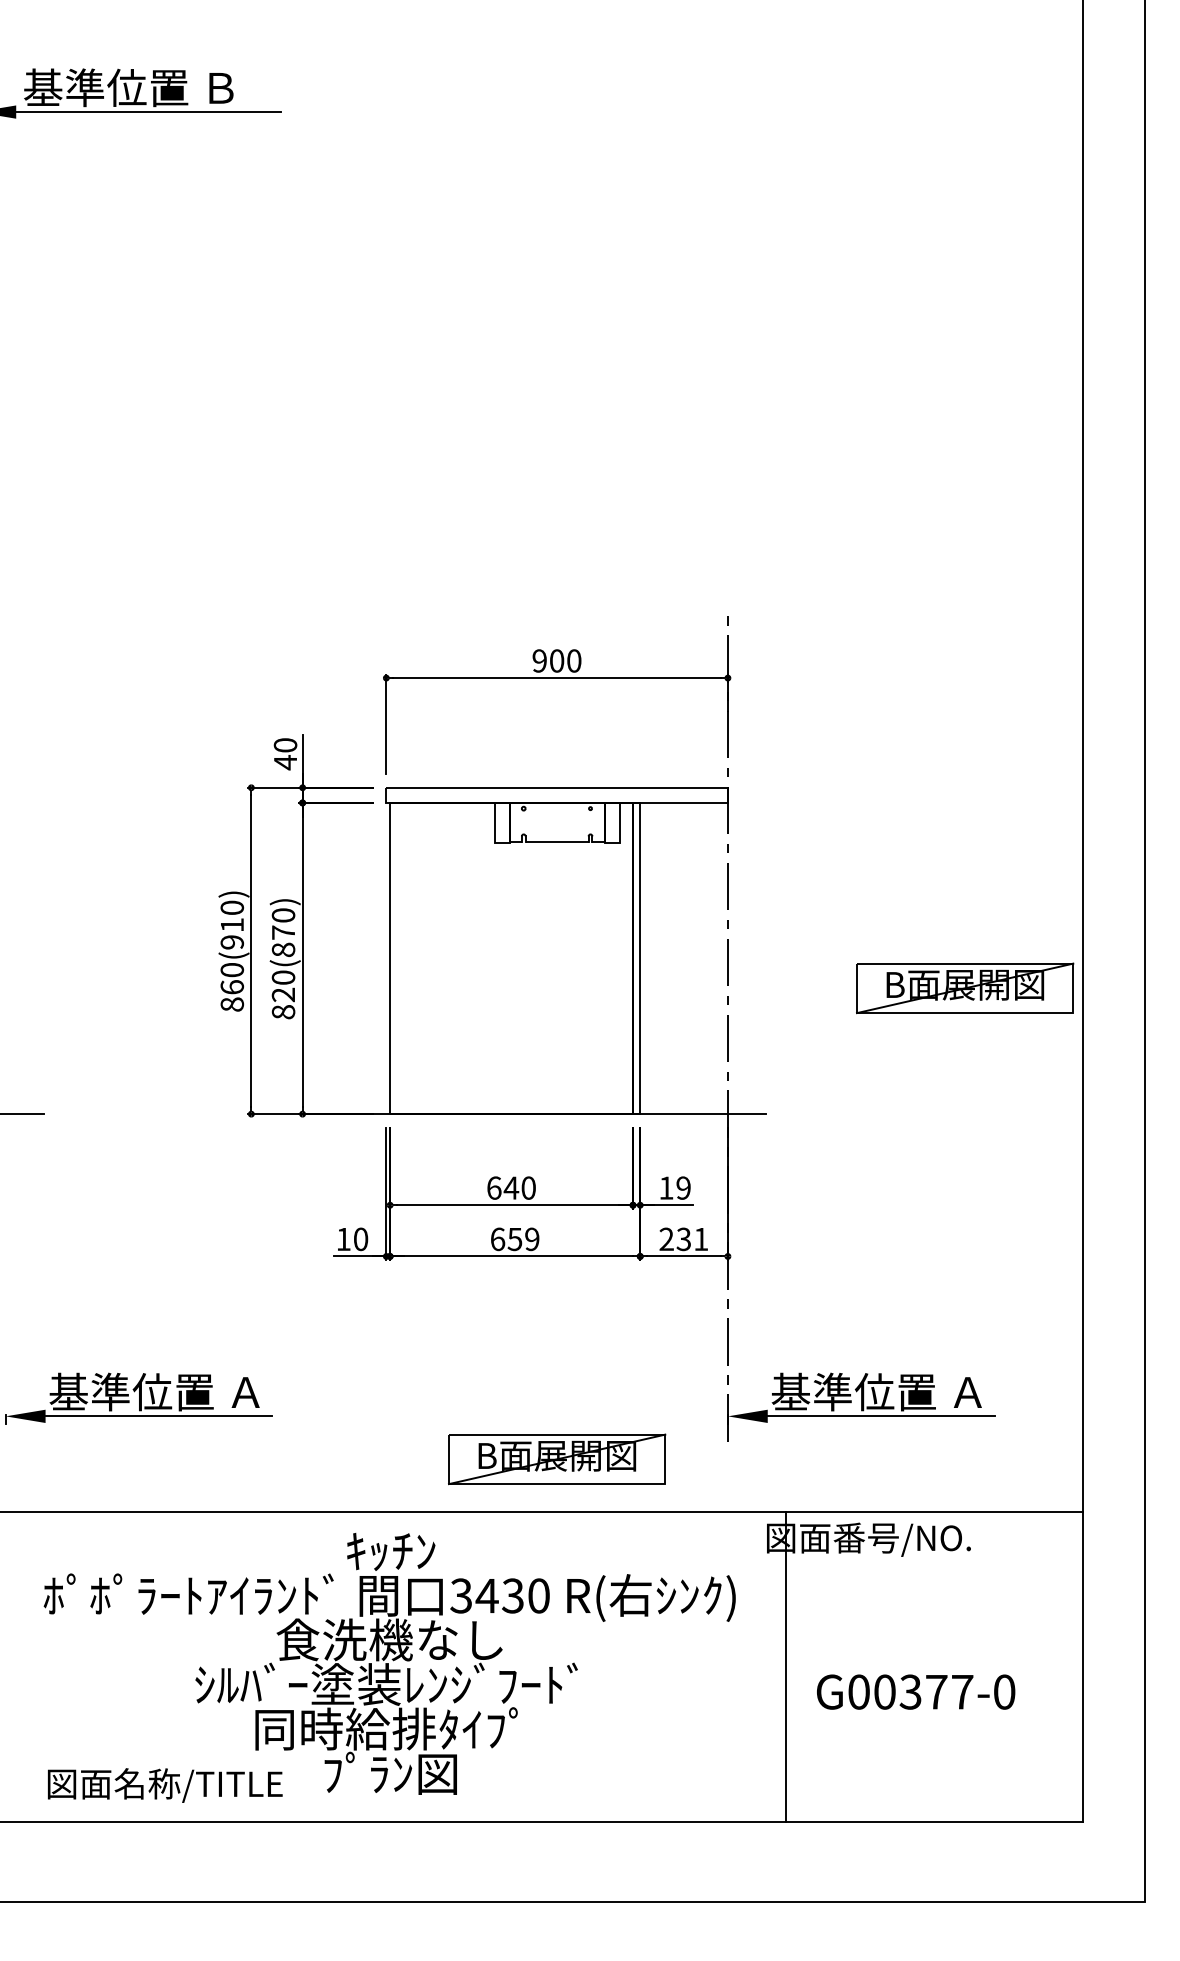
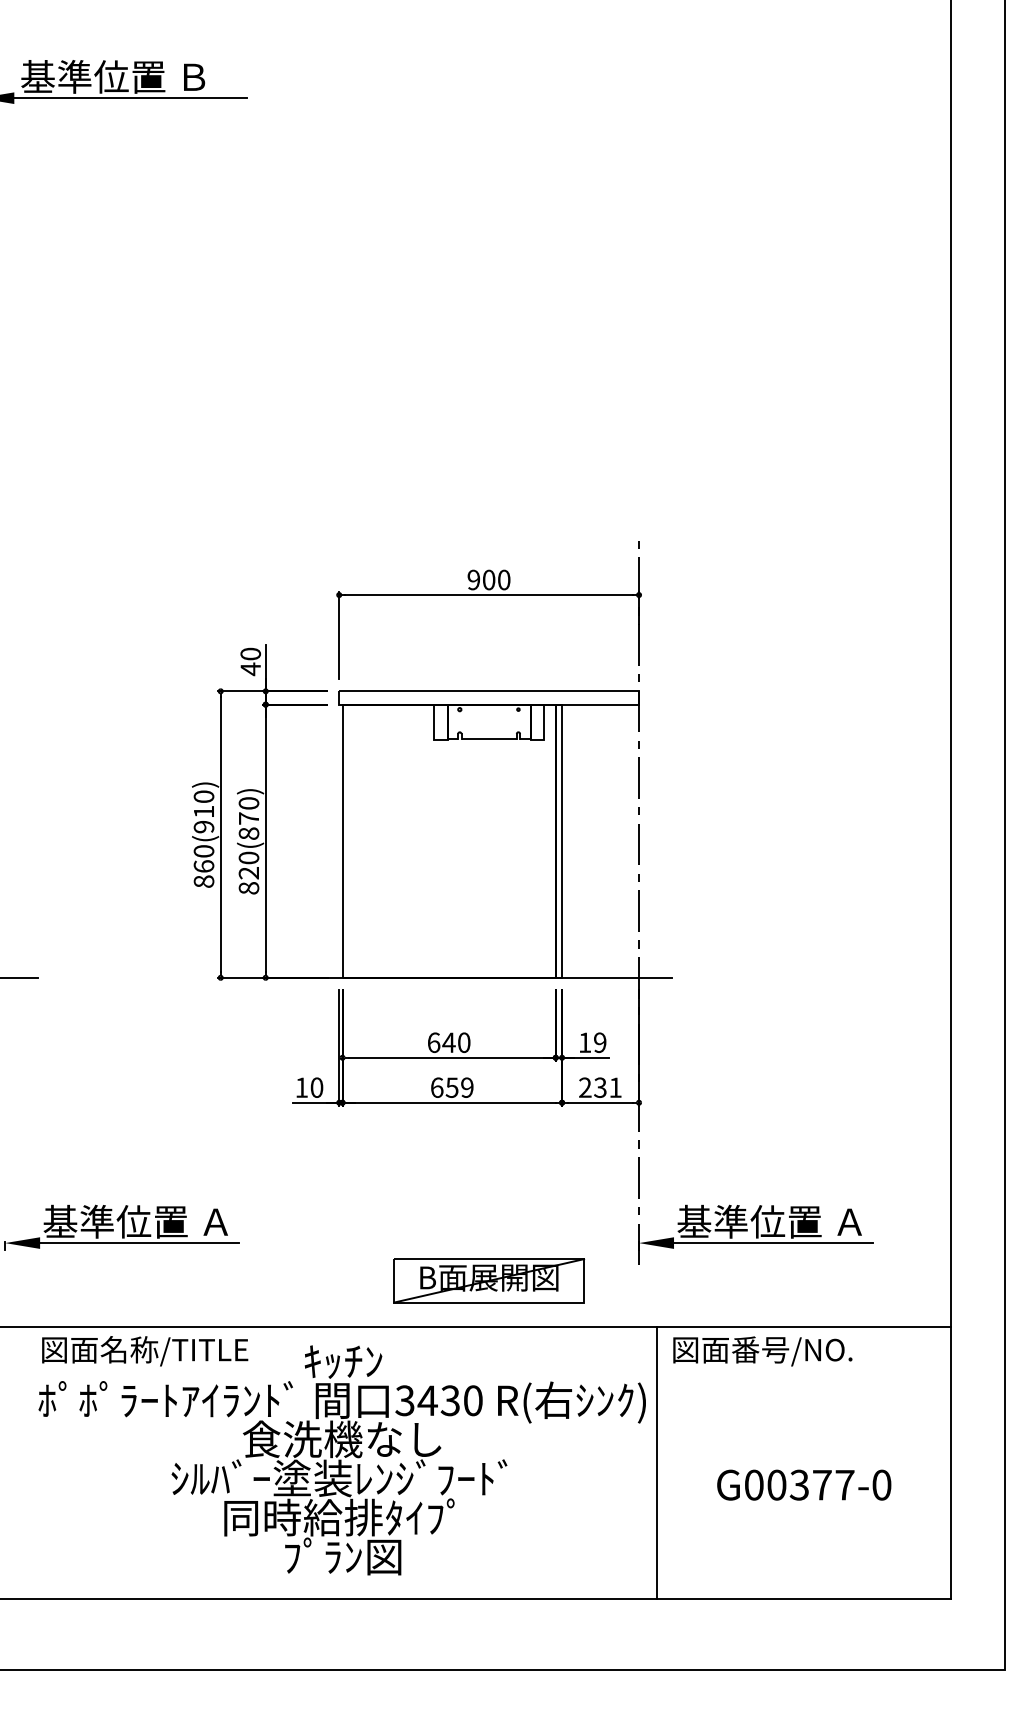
part: (965, 988) -> (847, 867), removed
line: (785, 1667) -> (657, 1463), moved
text: (165, 1785) -> (145, 1351), moved

